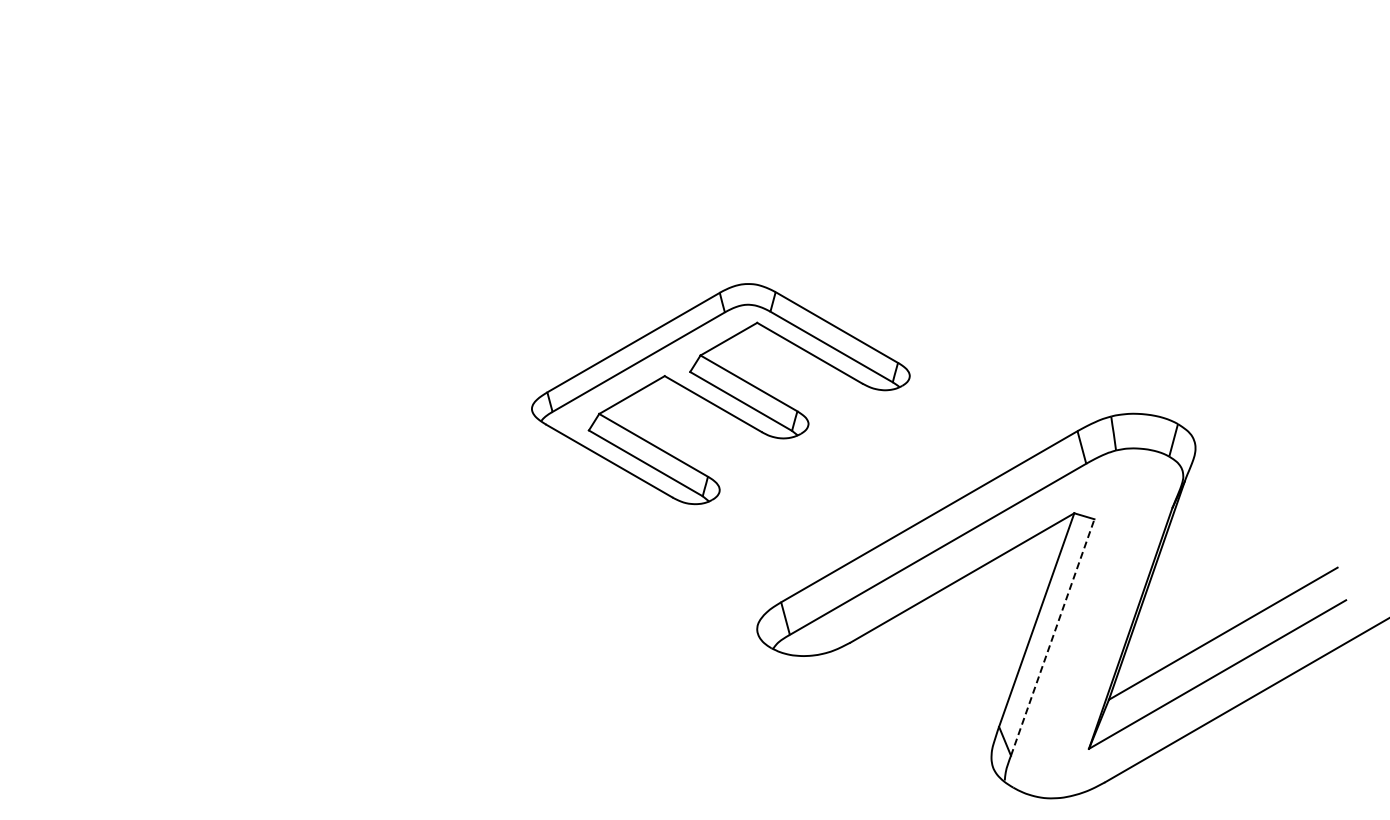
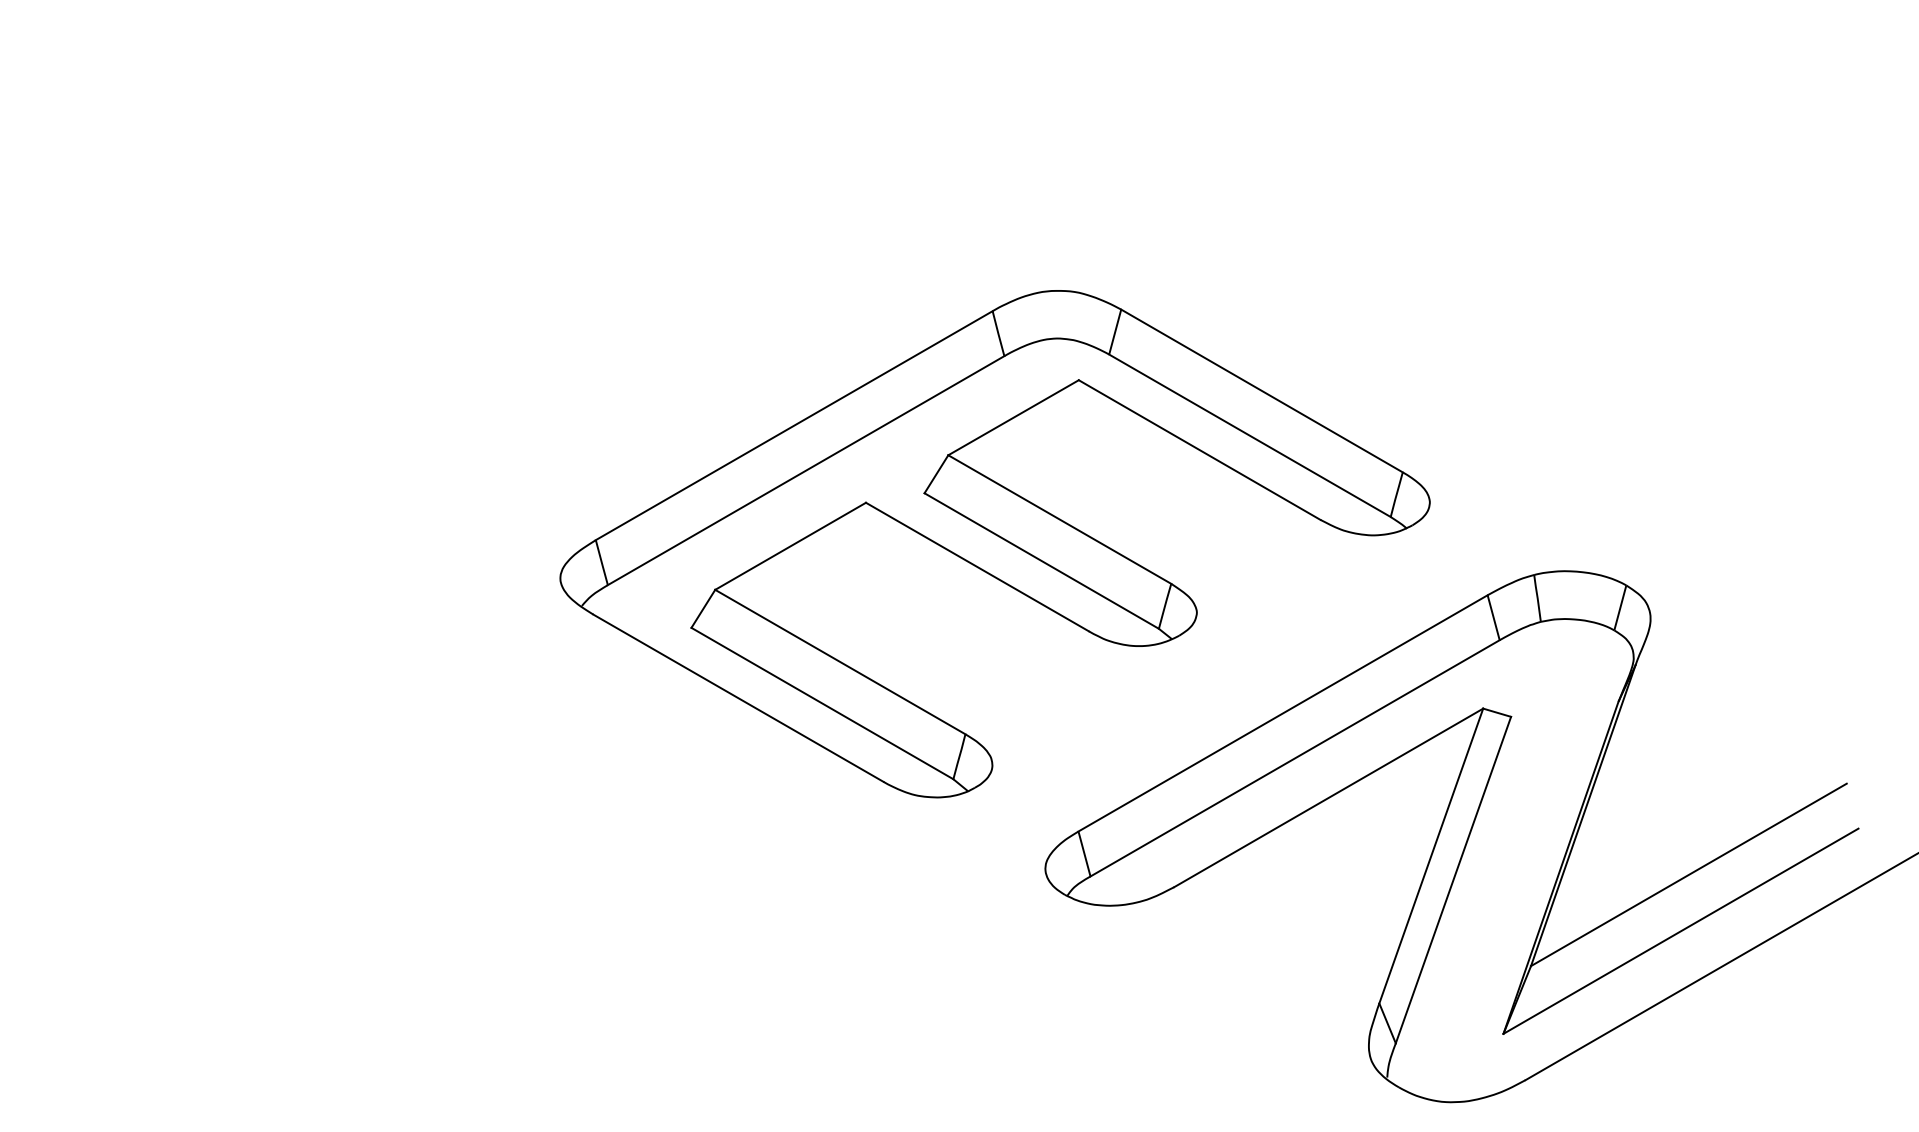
part: (720, 393) -> (994, 543), size x1.67
line: (1052, 637) -> (1453, 880), dashed -> solid

